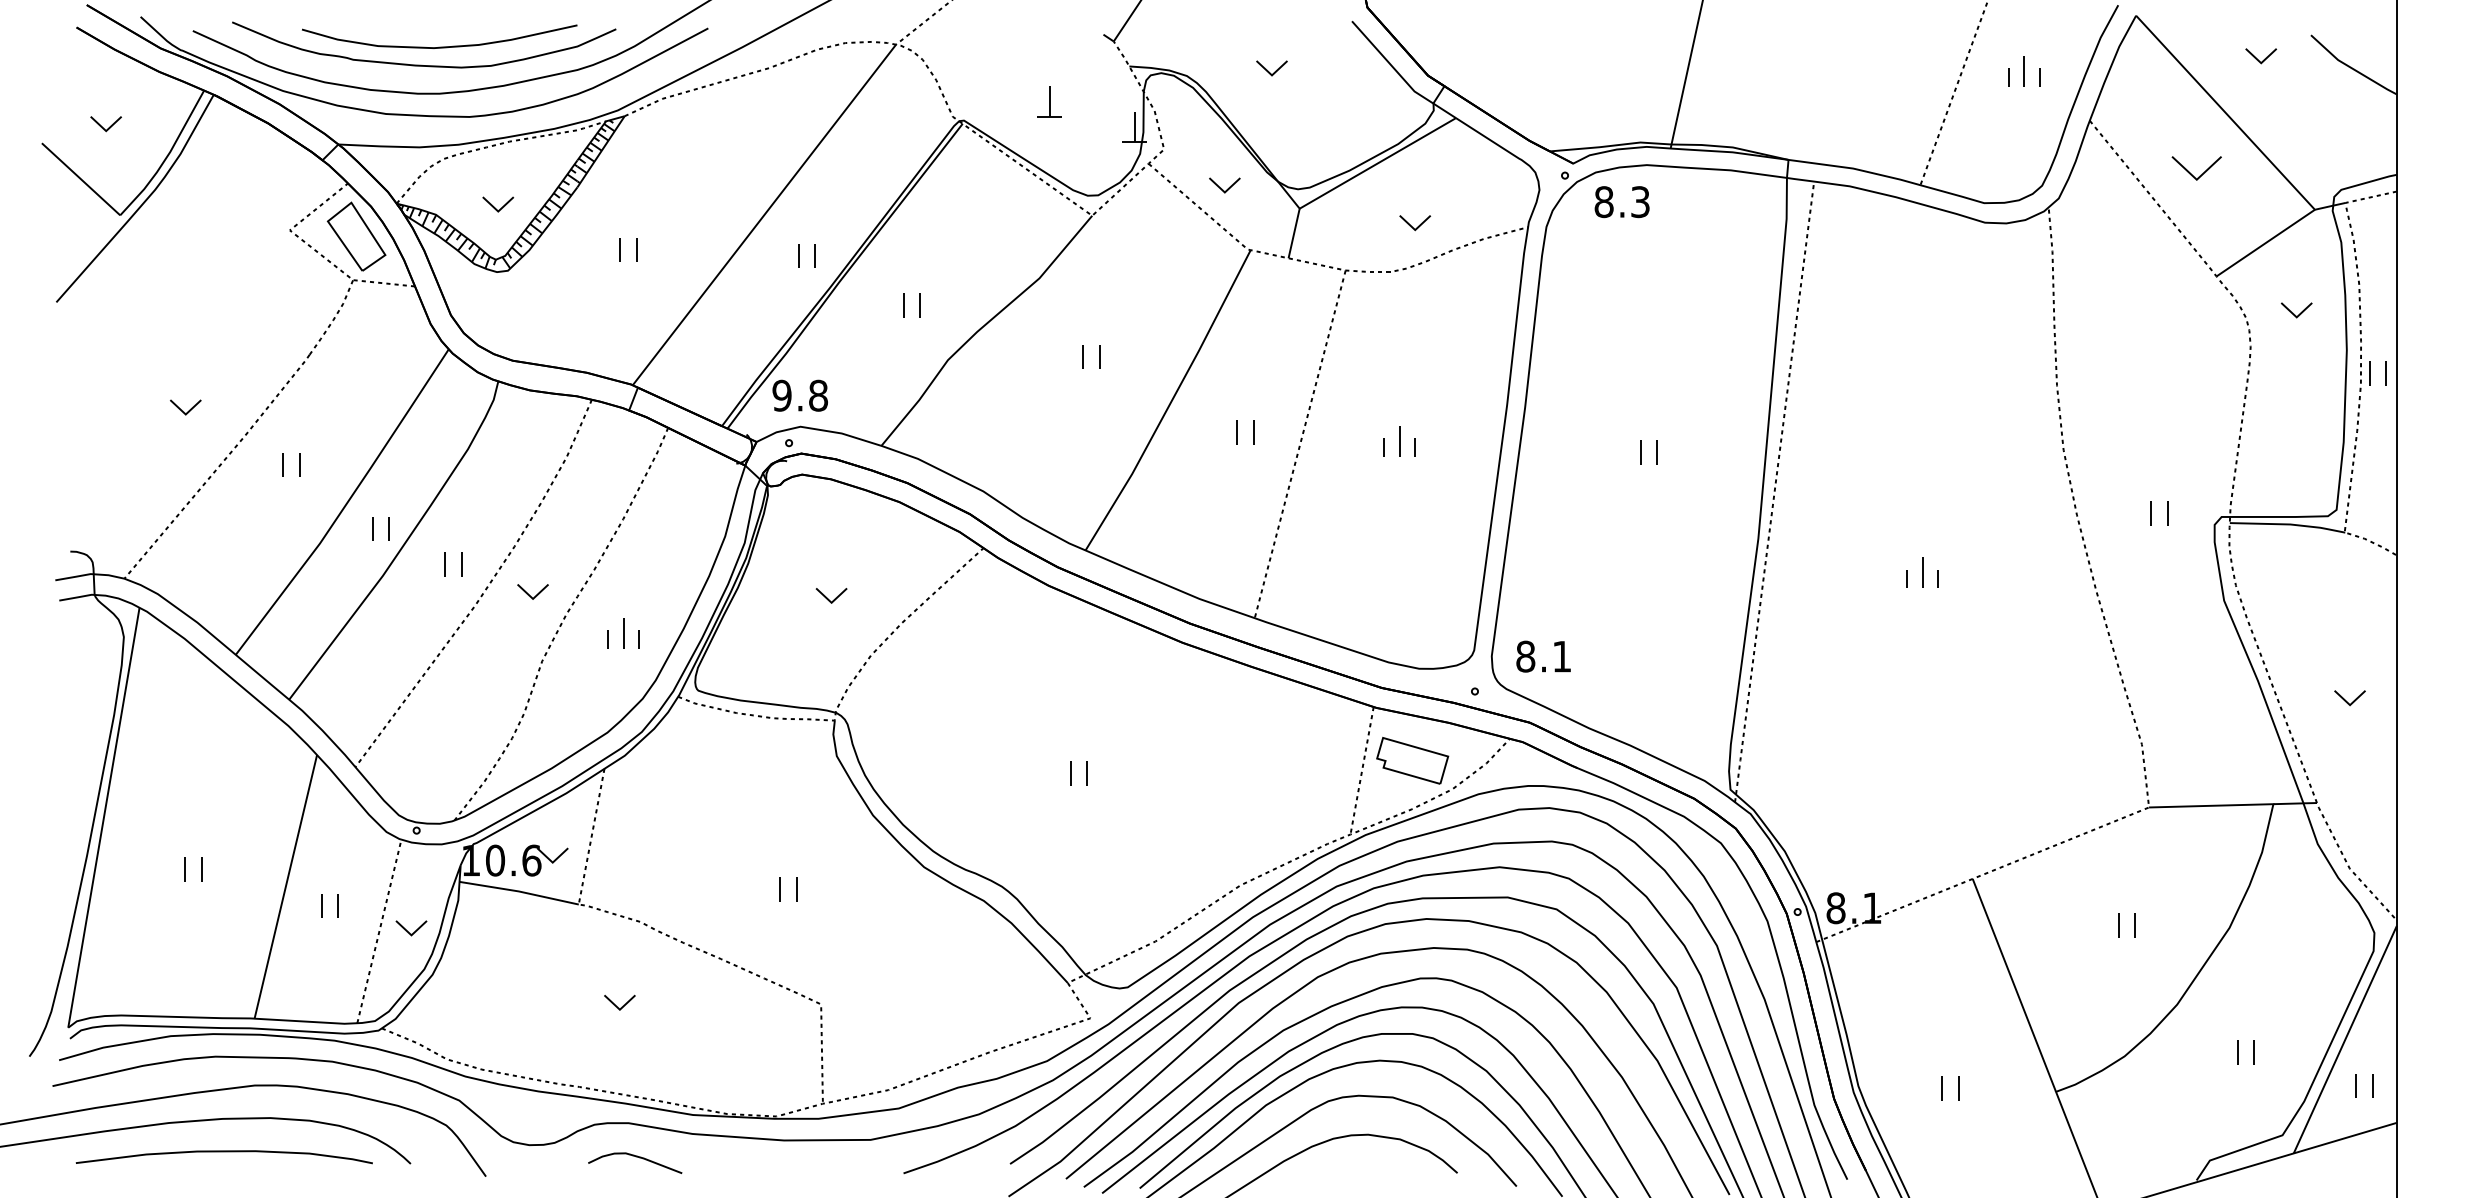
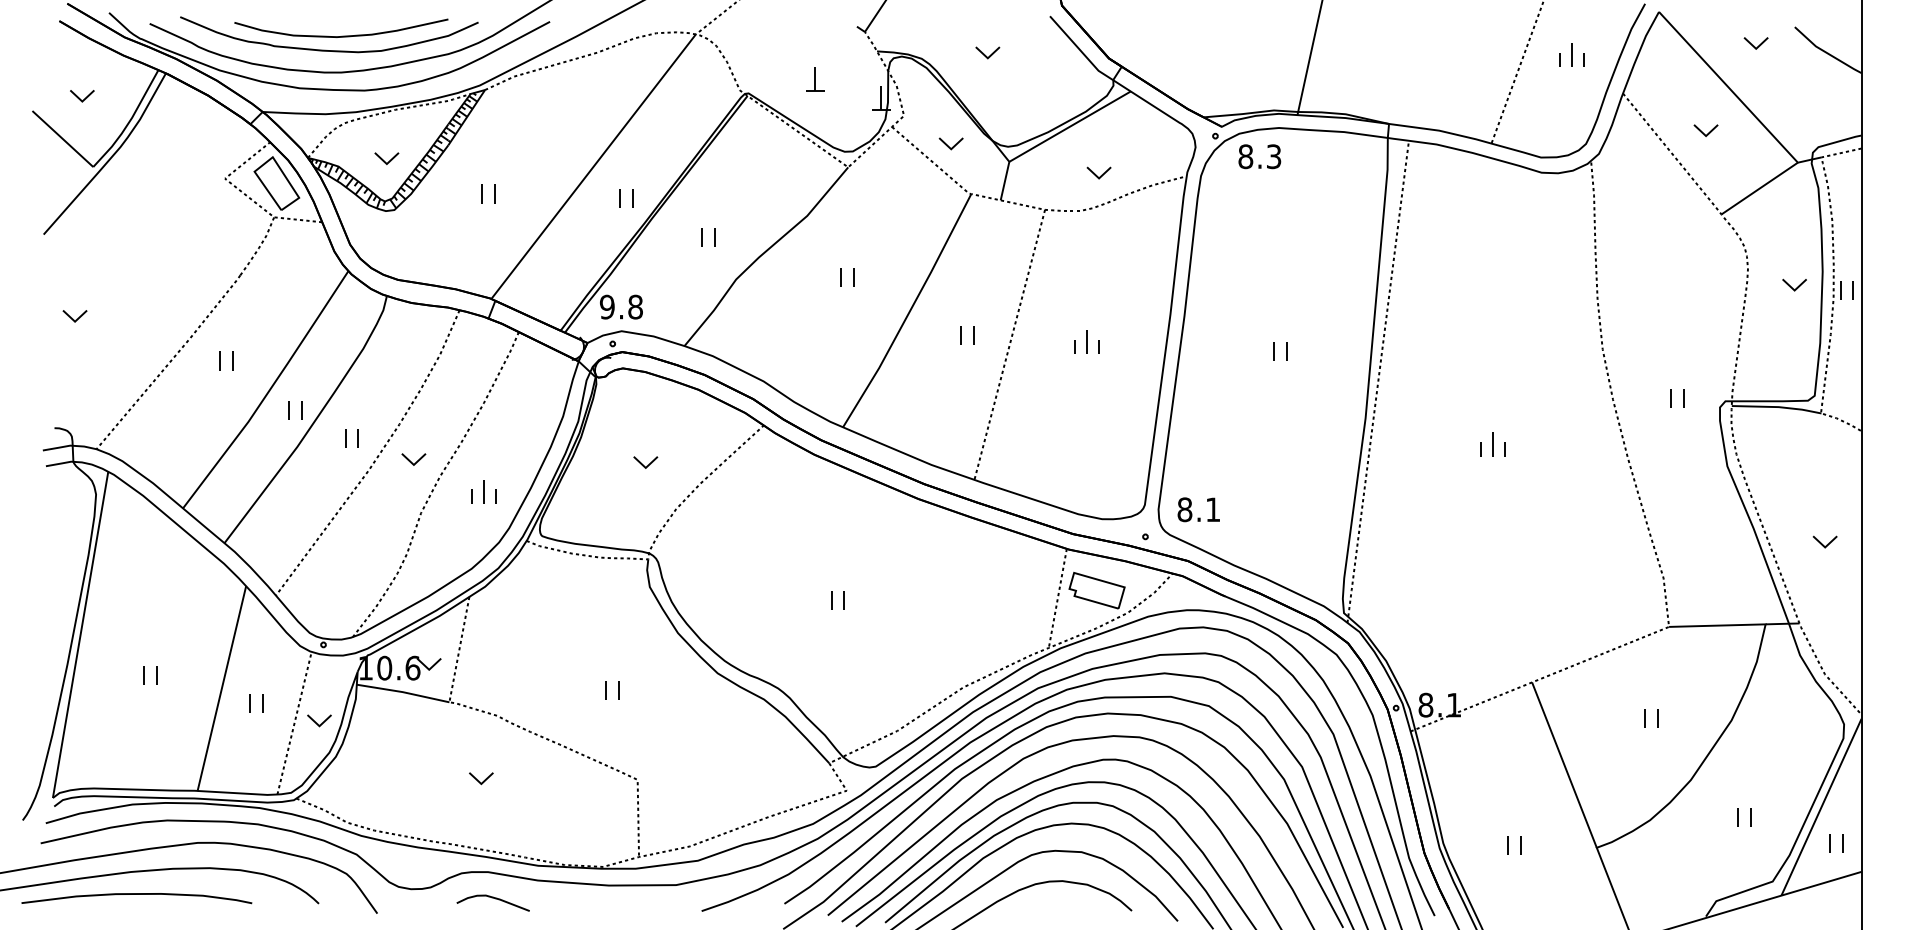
part: (2196, 168) -> (1705, 130), size x0.62
part: (2296, 310) -> (1794, 285), moved
part: (185, 407) -> (74, 316), moved
curve: (223, 1152) -> (136, 894), moved

